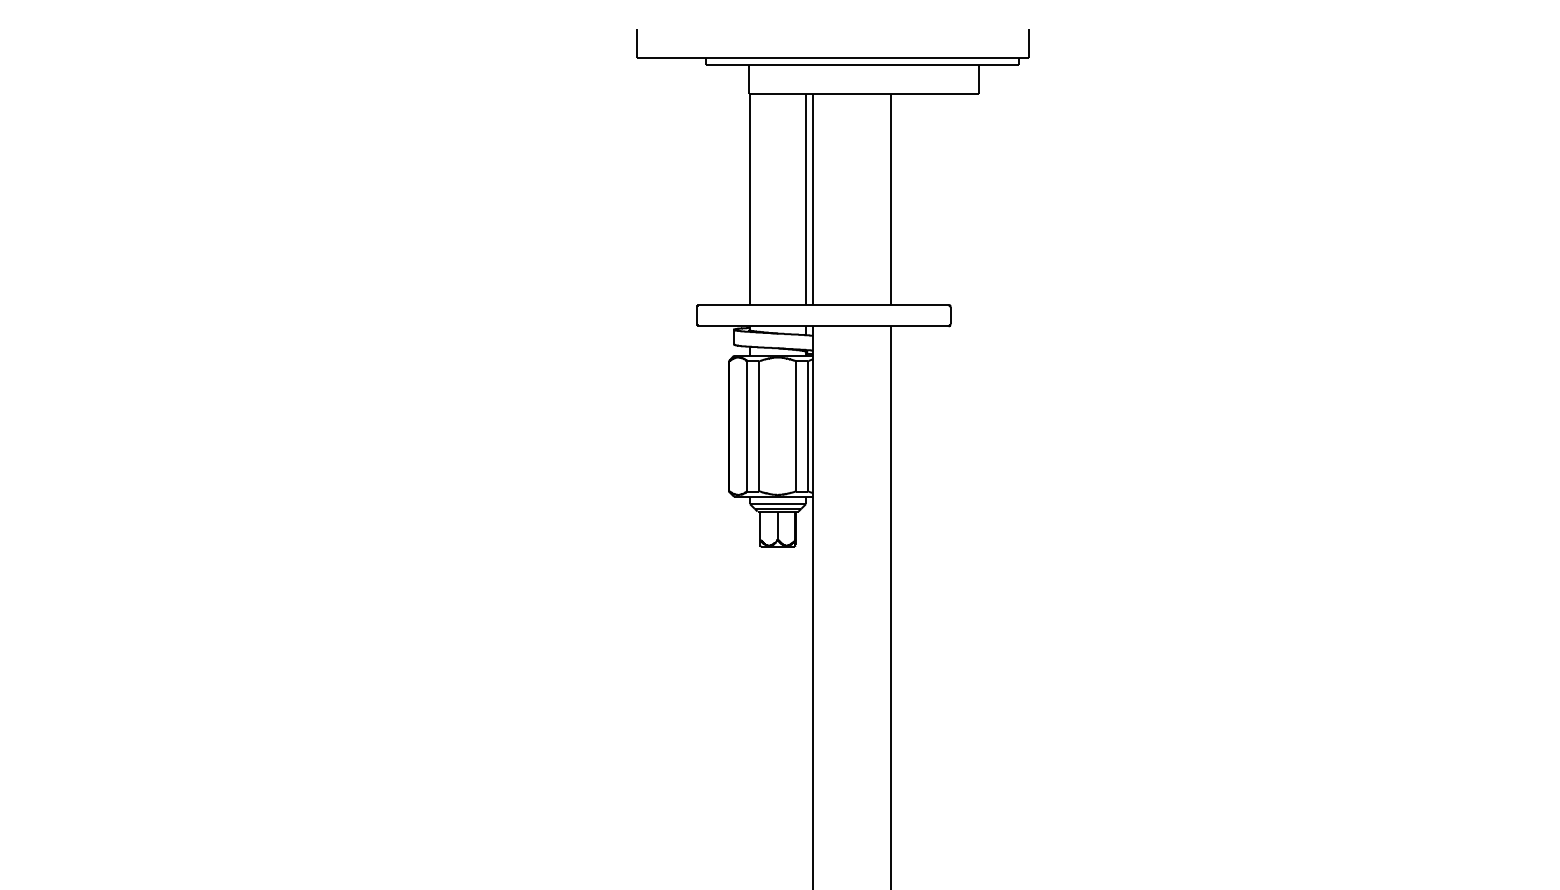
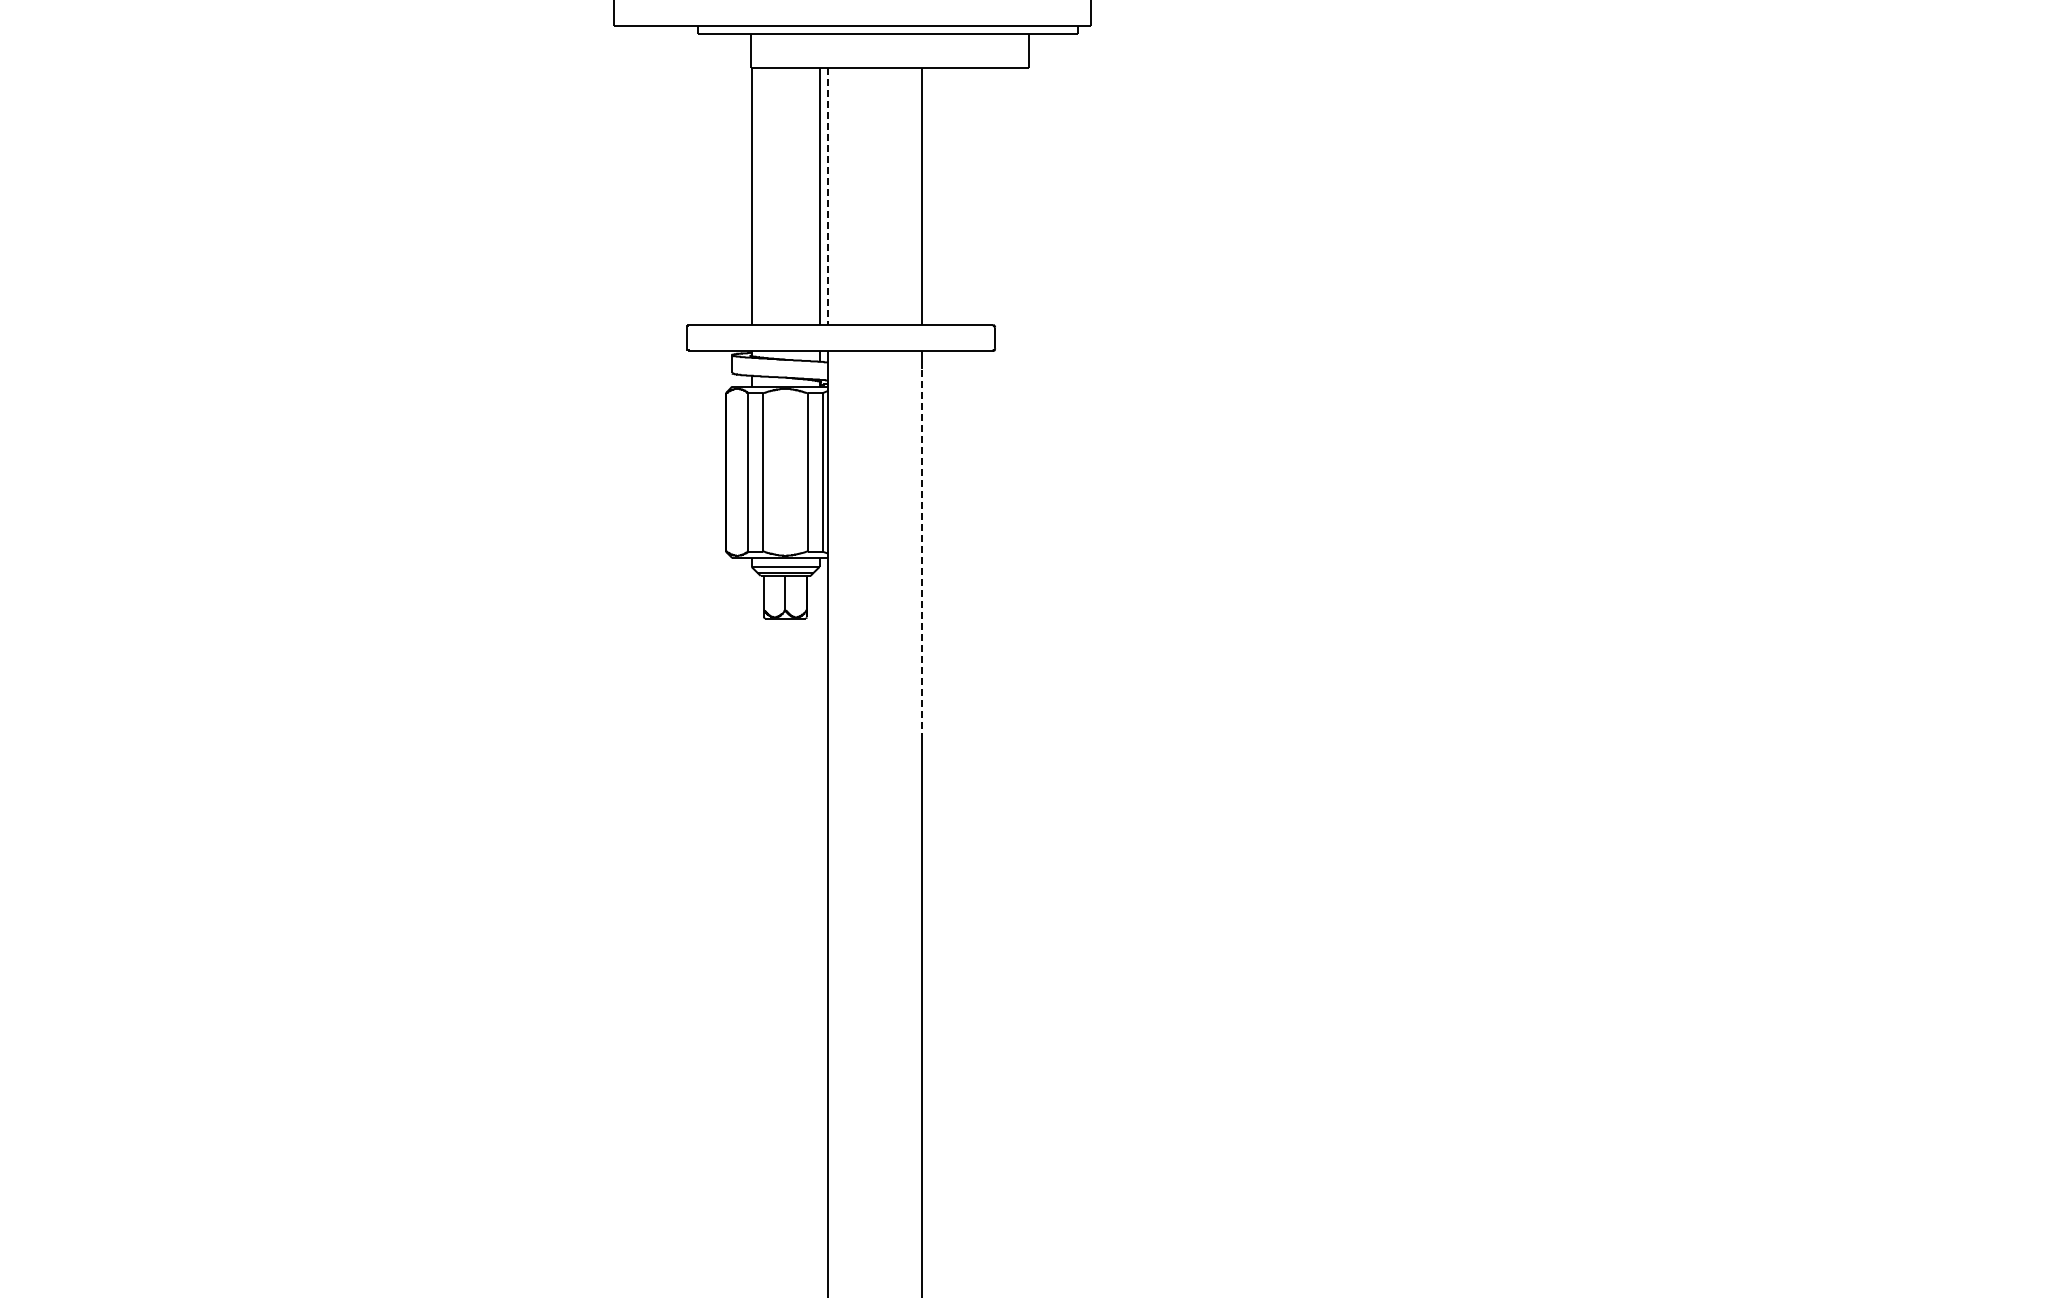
line: (813, 199) -> (828, 197), solid -> dashed
line: (890, 493) -> (922, 554), solid -> dashed

